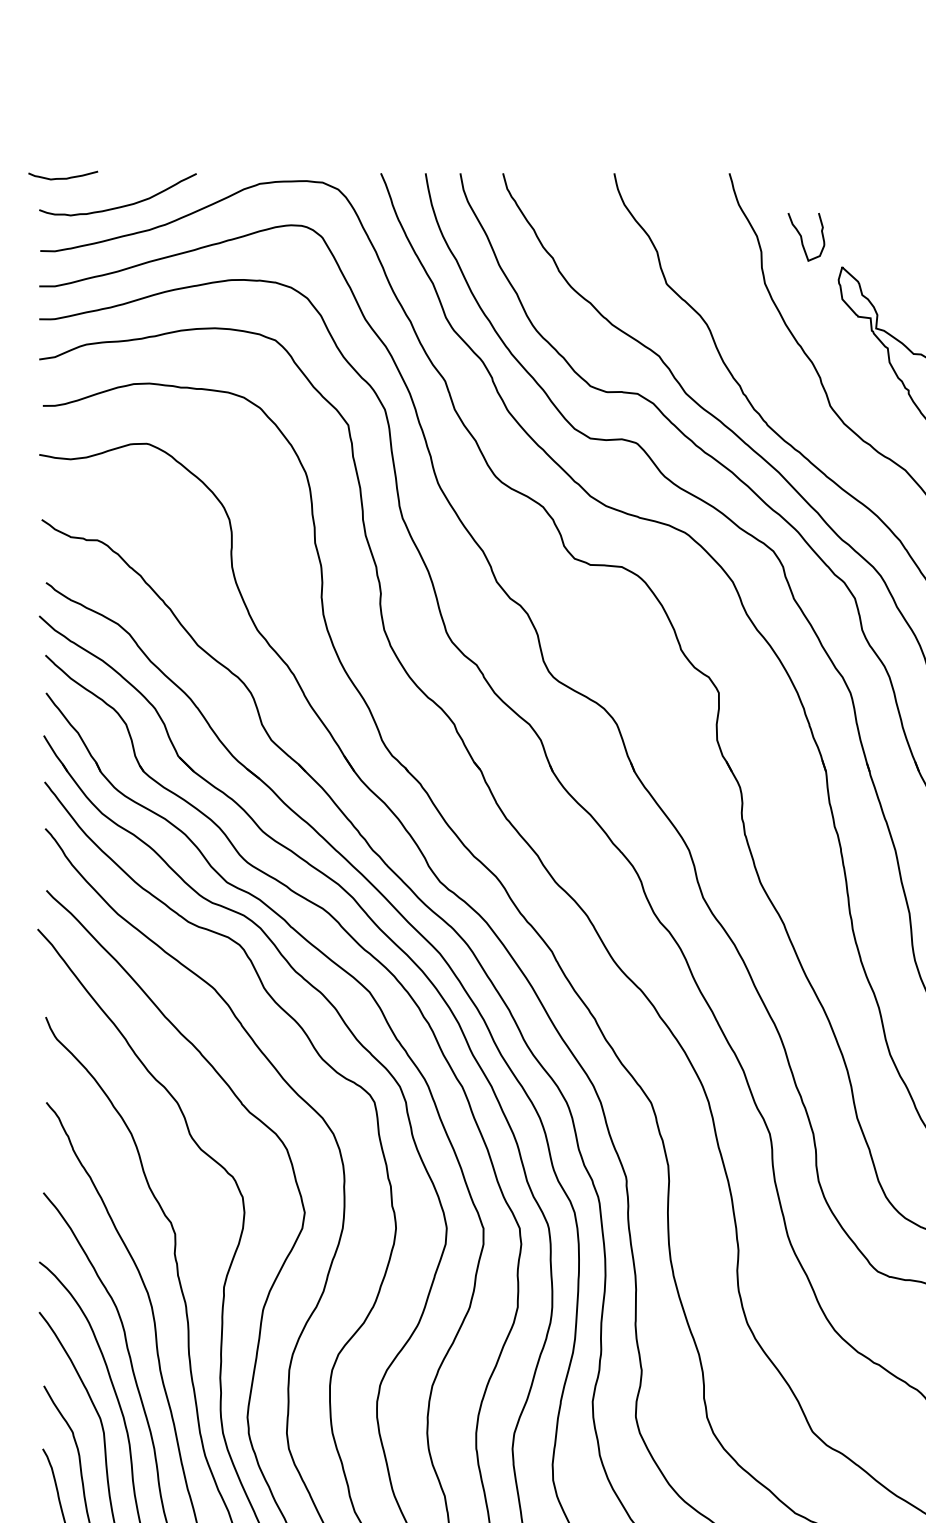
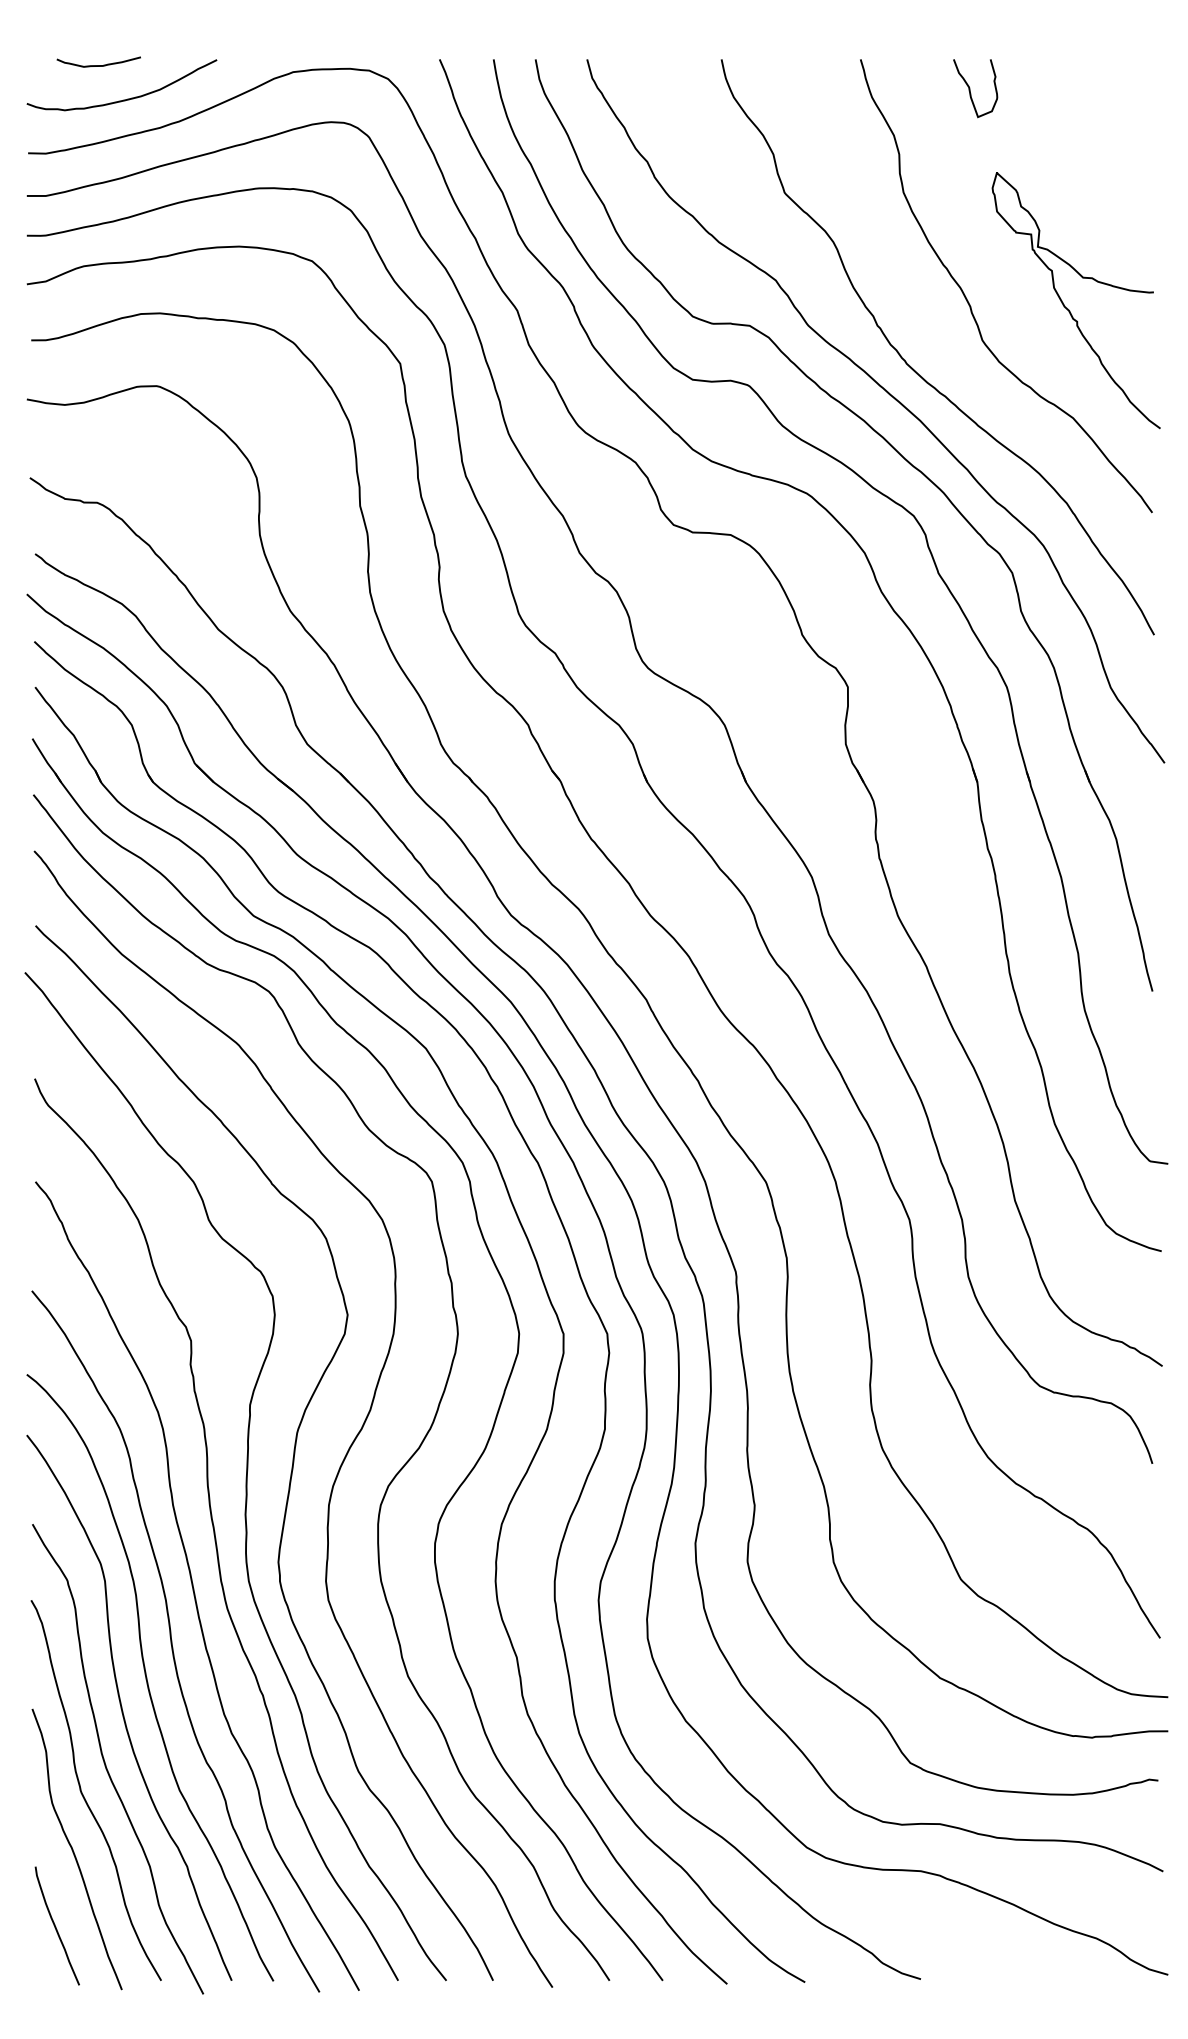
curve: (62, 178) -> (98, 65), moved
curve: (802, 237) -> (970, 88), moved

